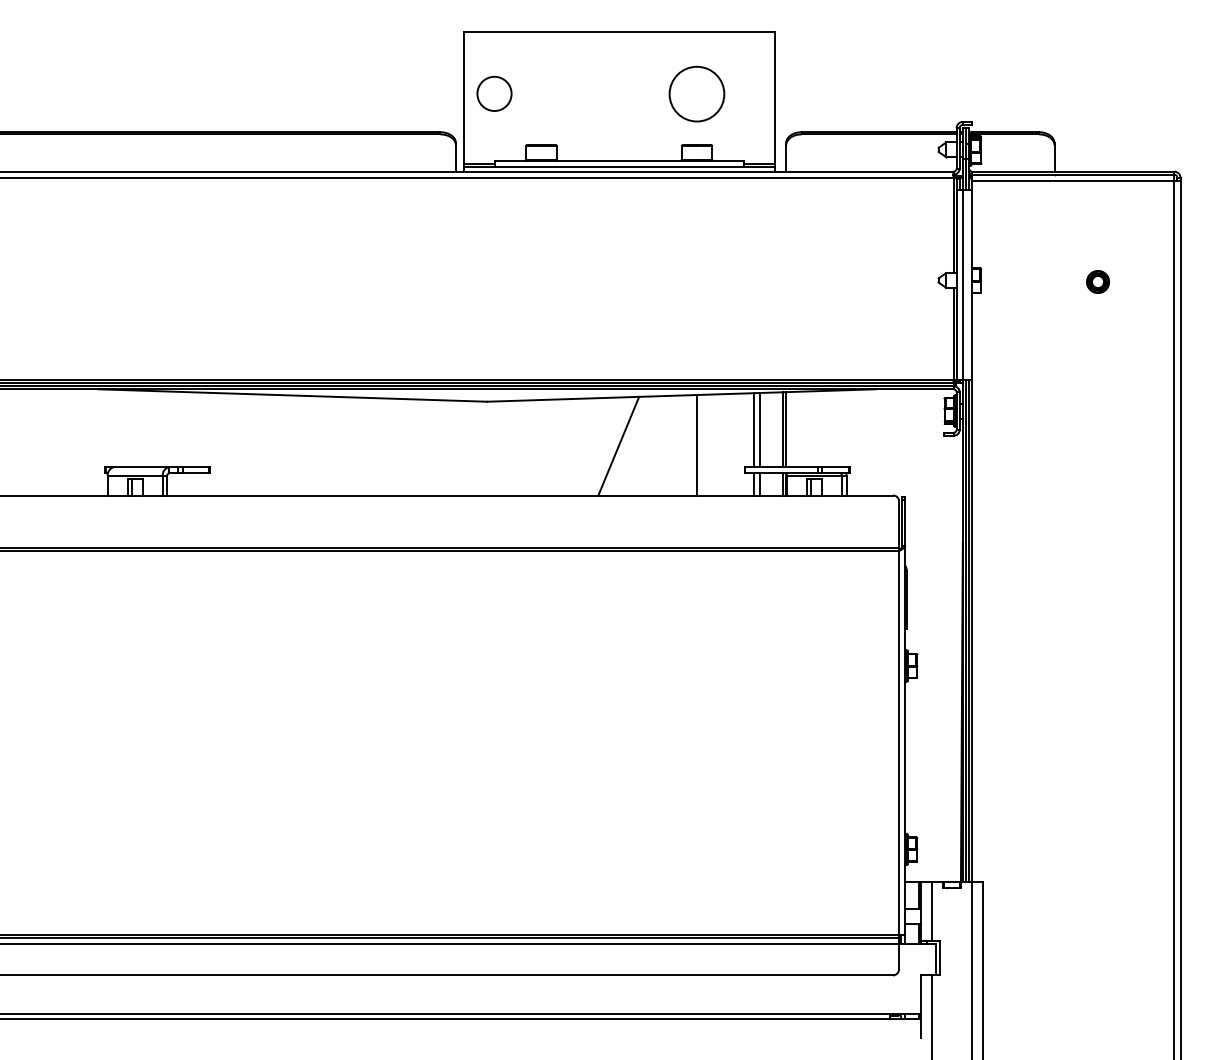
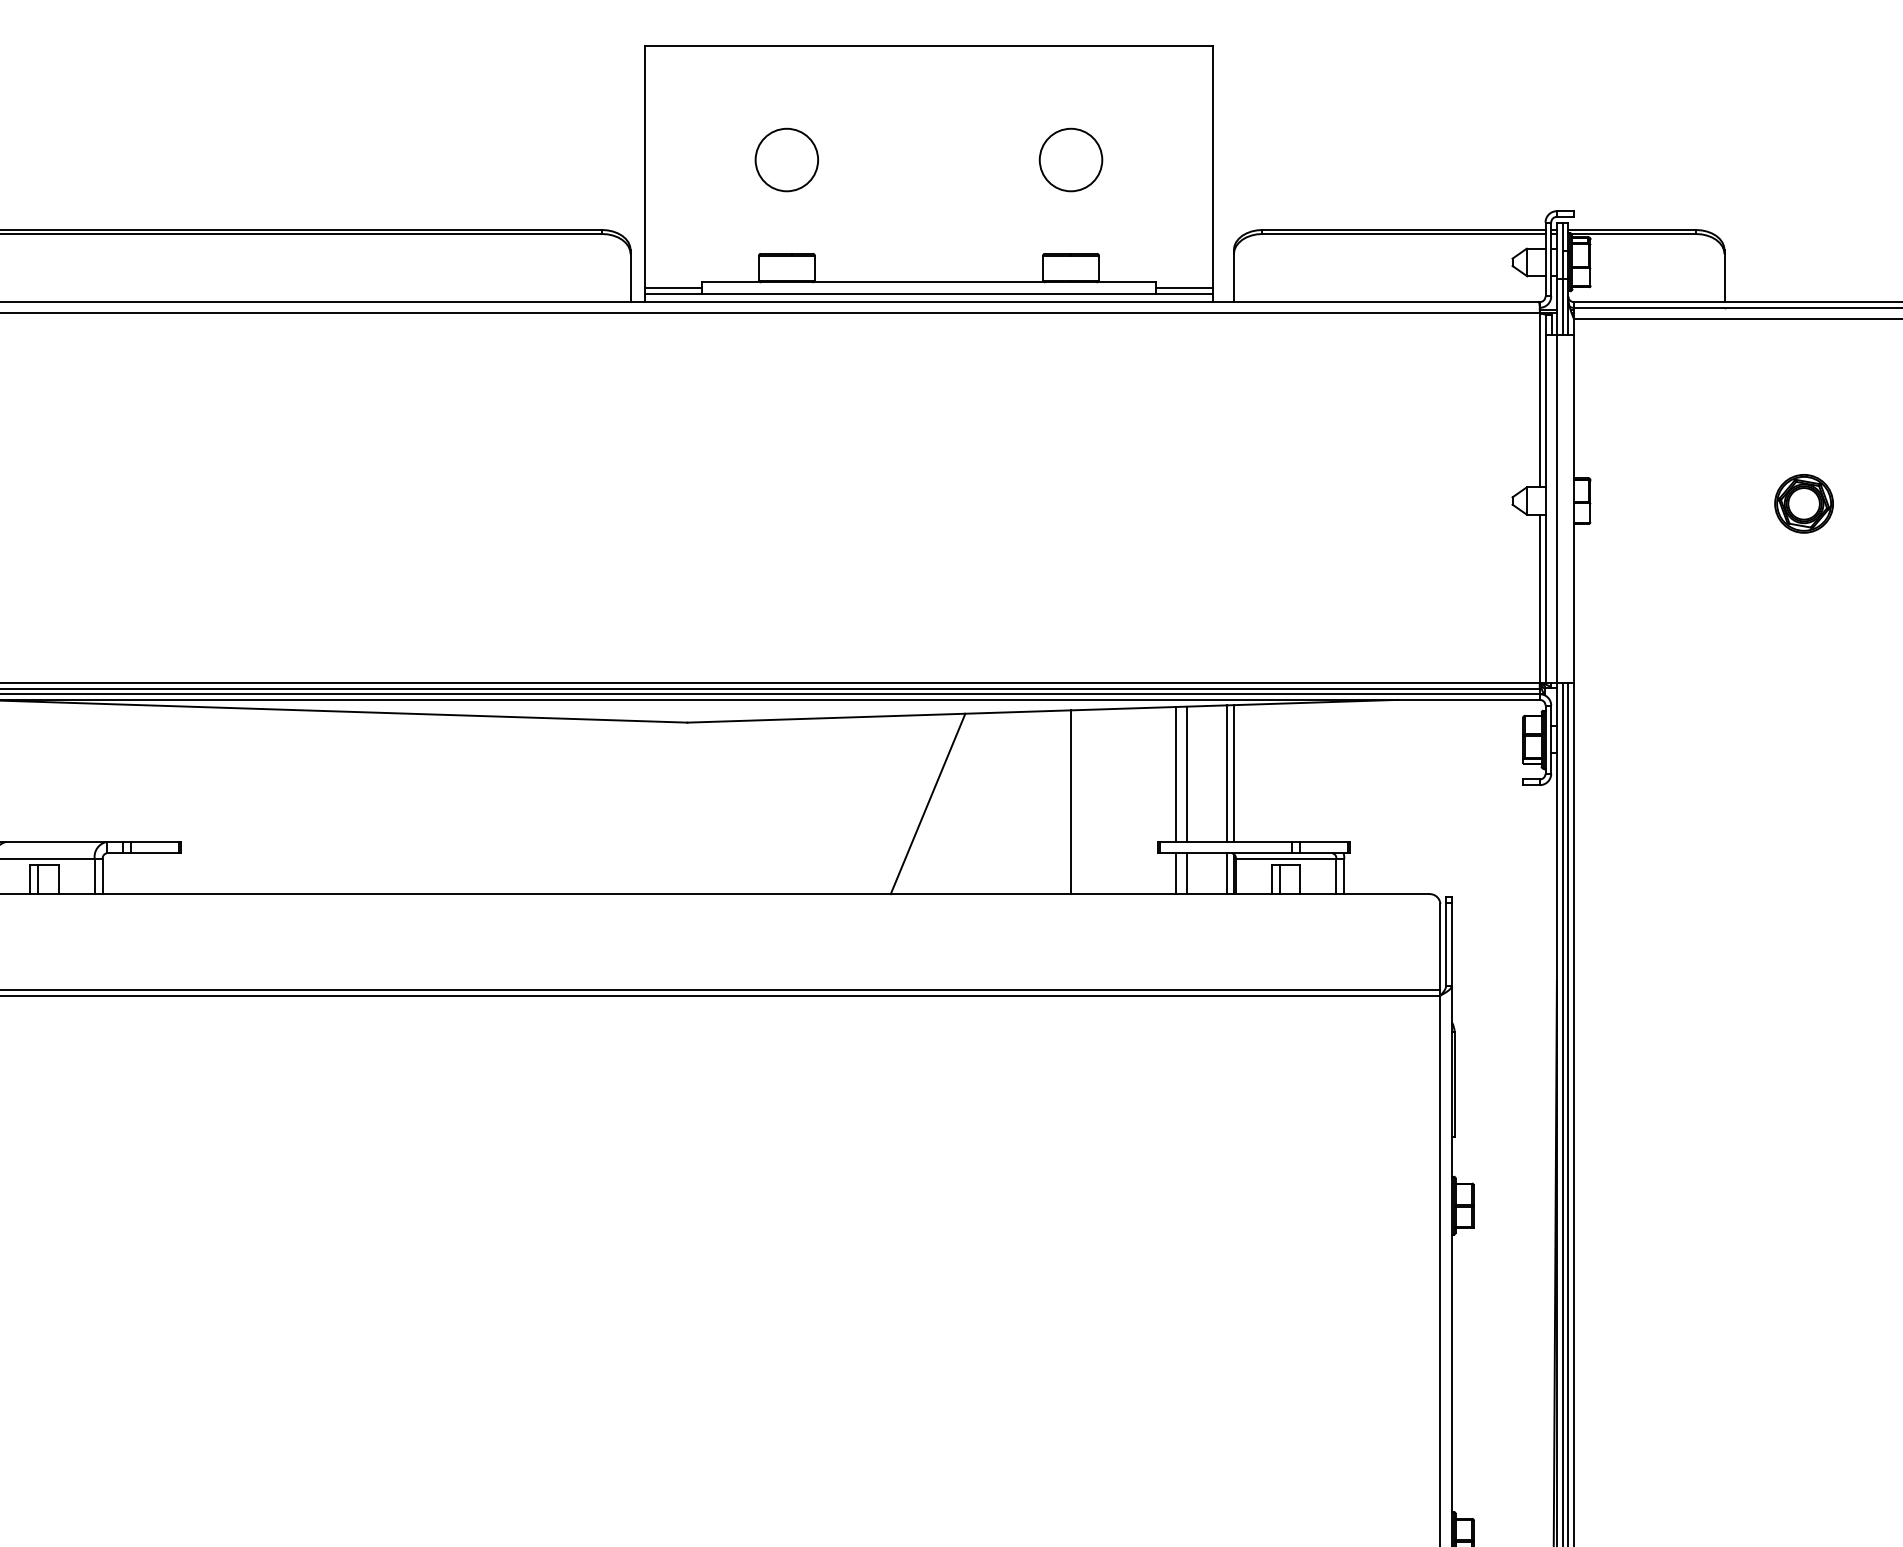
circle: (494, 93) -> (786, 159), moved
circle: (696, 93) -> (1070, 159), size x0.62
part: (1097, 281) -> (1803, 502), size x1.43

